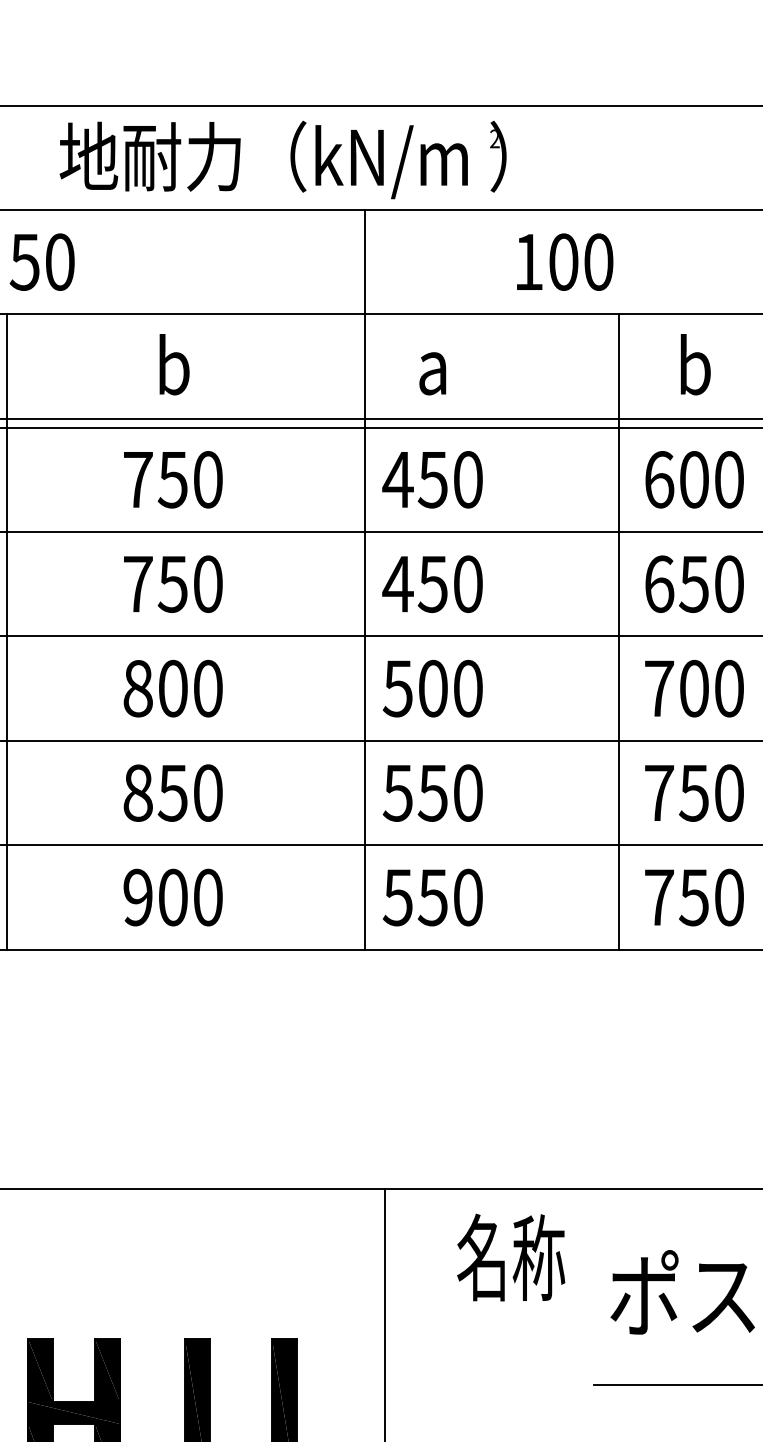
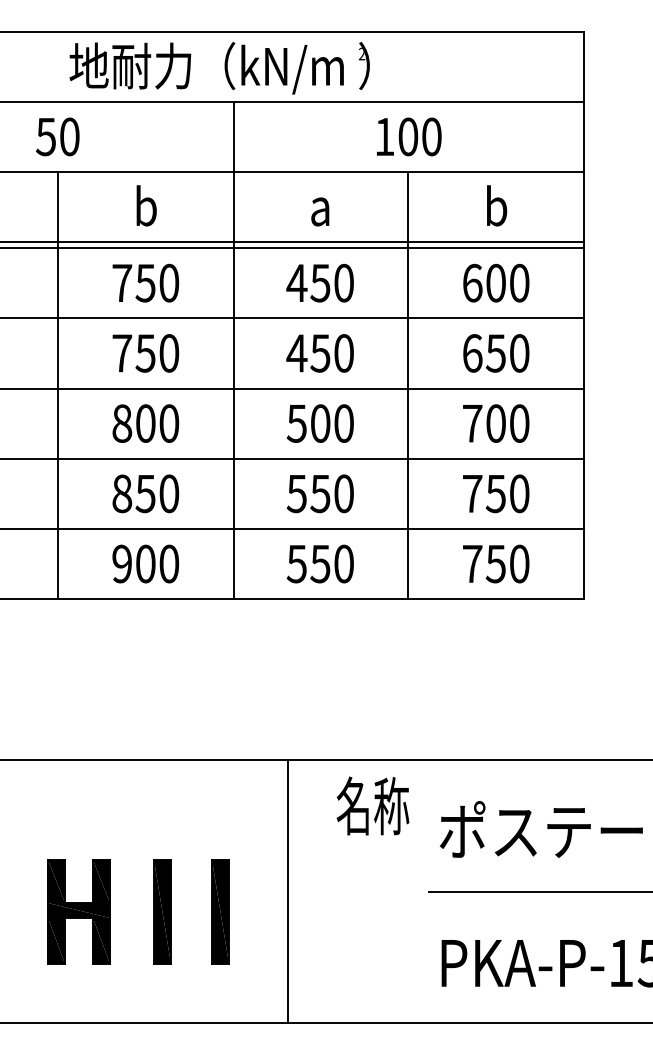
line: (364, 579) -> (233, 350), moved
line: (7, 631) -> (58, 385), moved
line: (619, 631) -> (408, 385), moved

